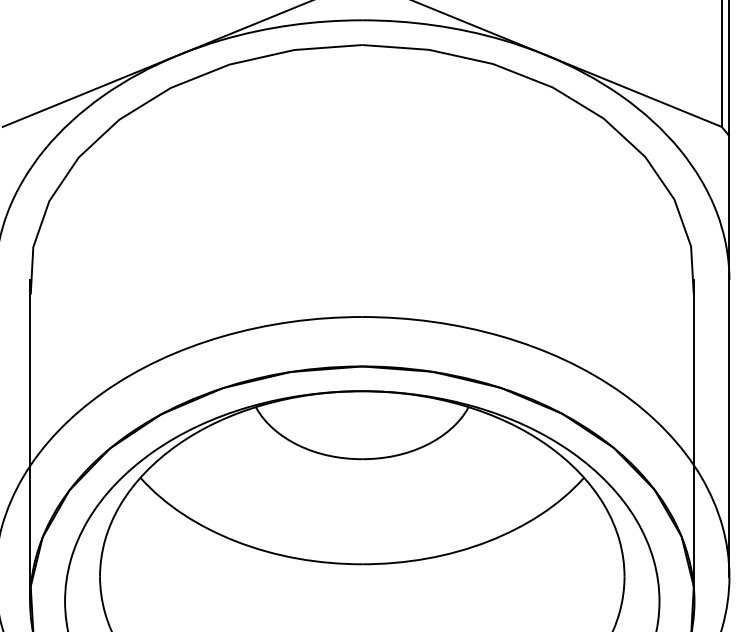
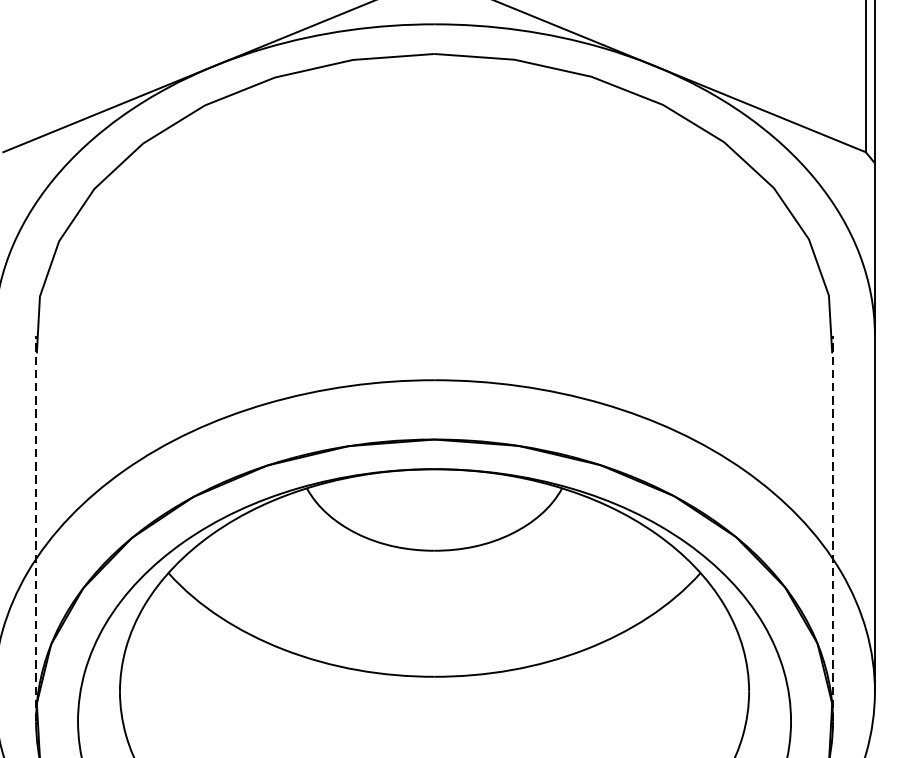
line: (30, 440) -> (36, 528), solid -> dashed
line: (694, 440) -> (833, 528), solid -> dashed

